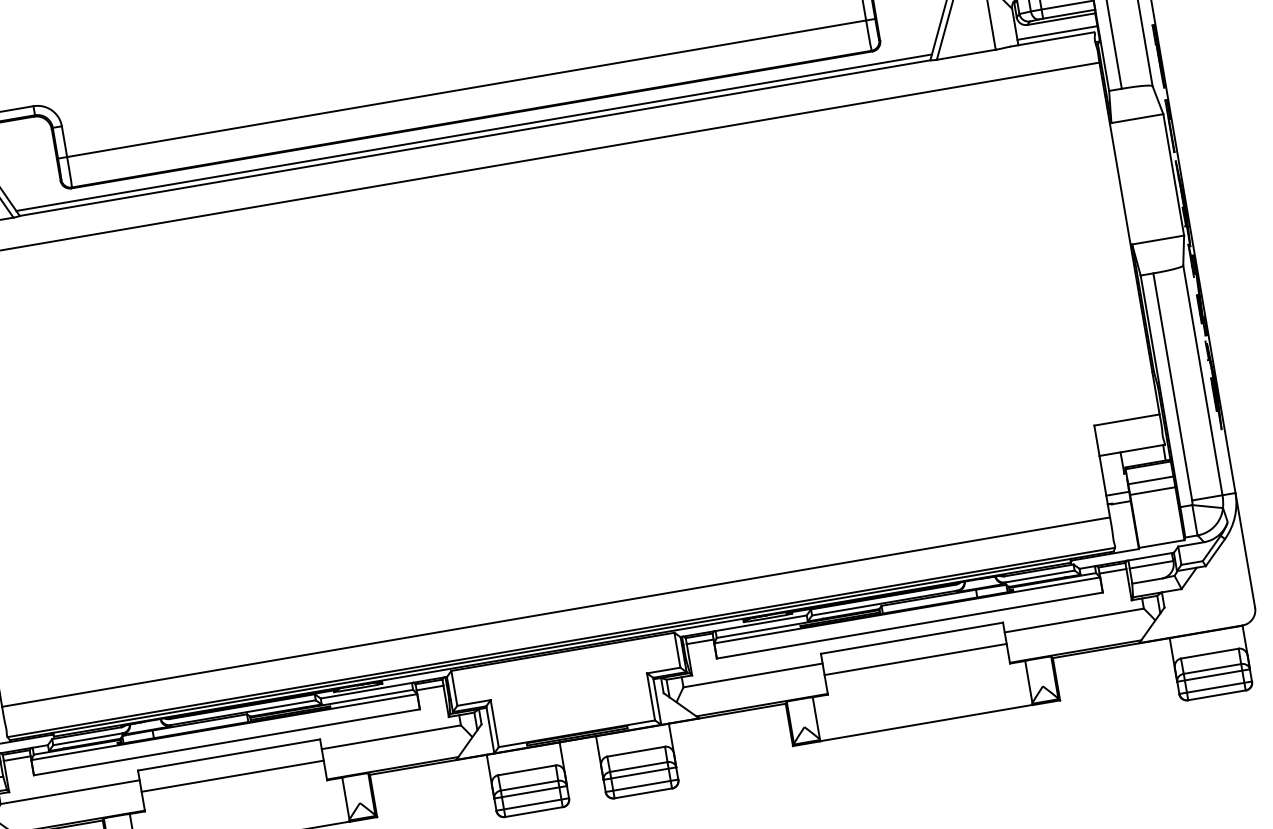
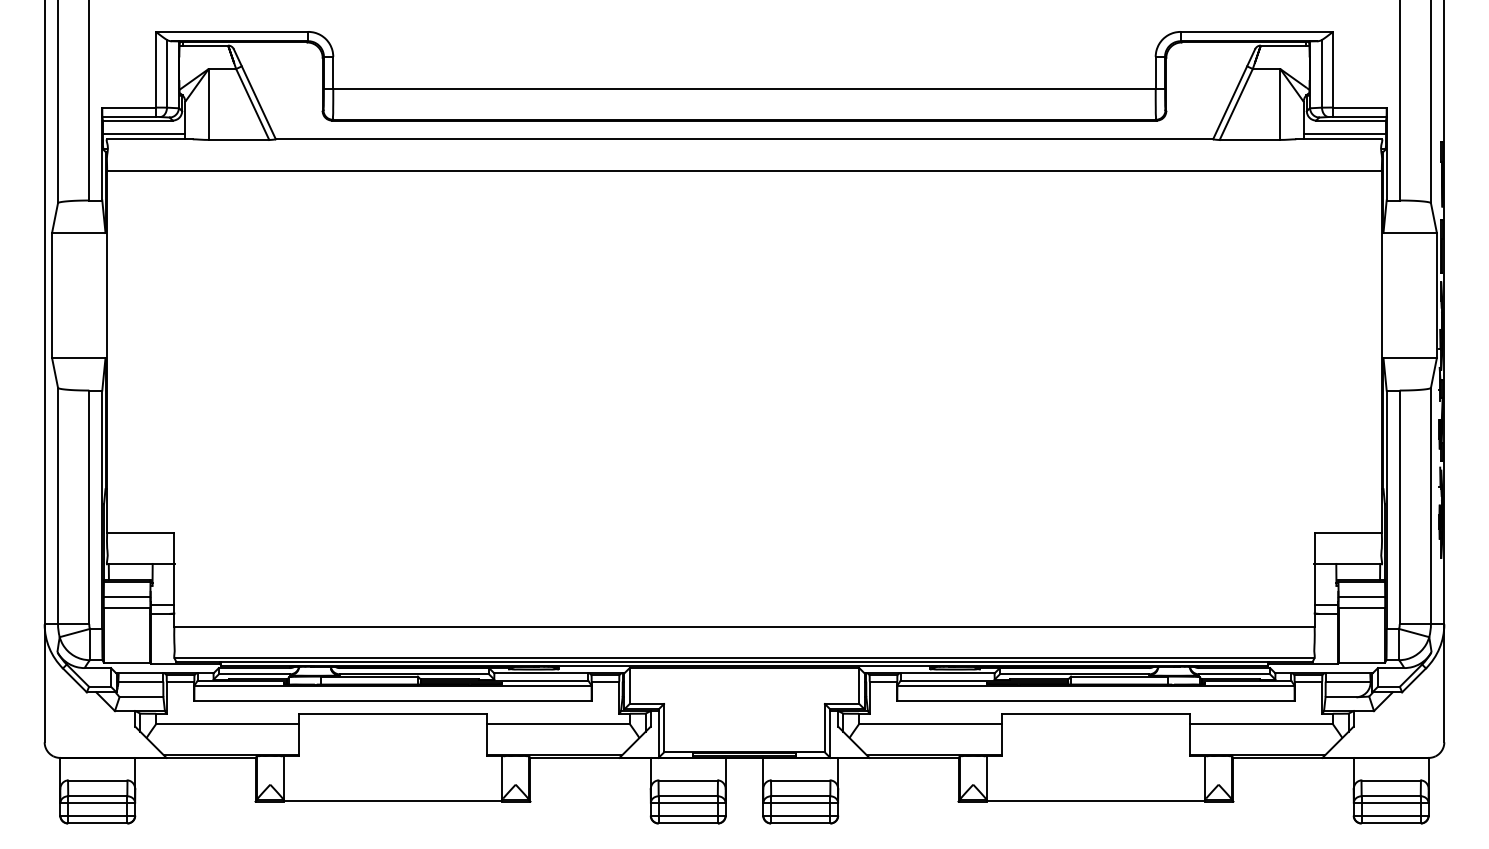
line: (474, 132) -> (744, 133), removed
line: (915, 660) -> (1095, 736), removed
line: (232, 776) -> (392, 736), removed

